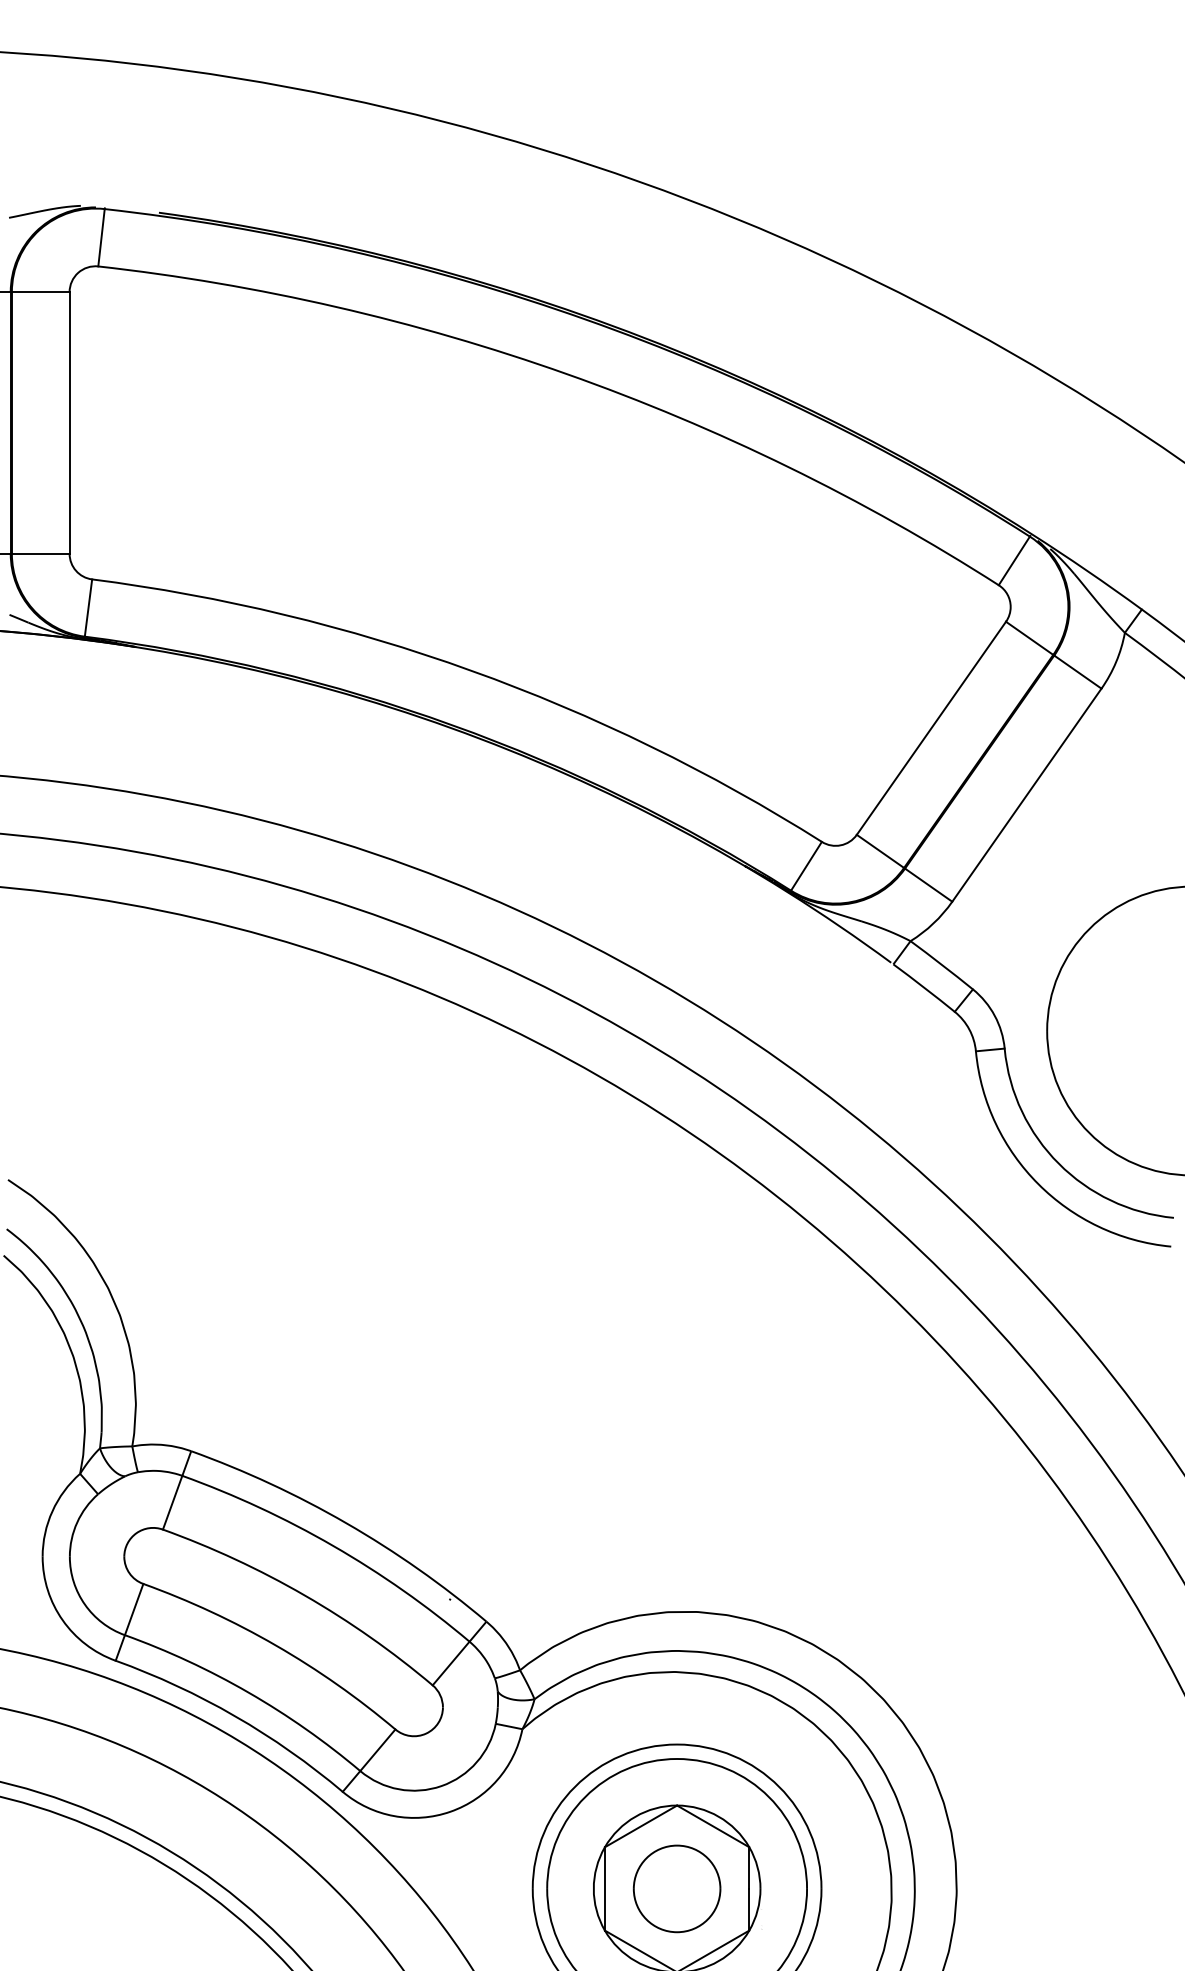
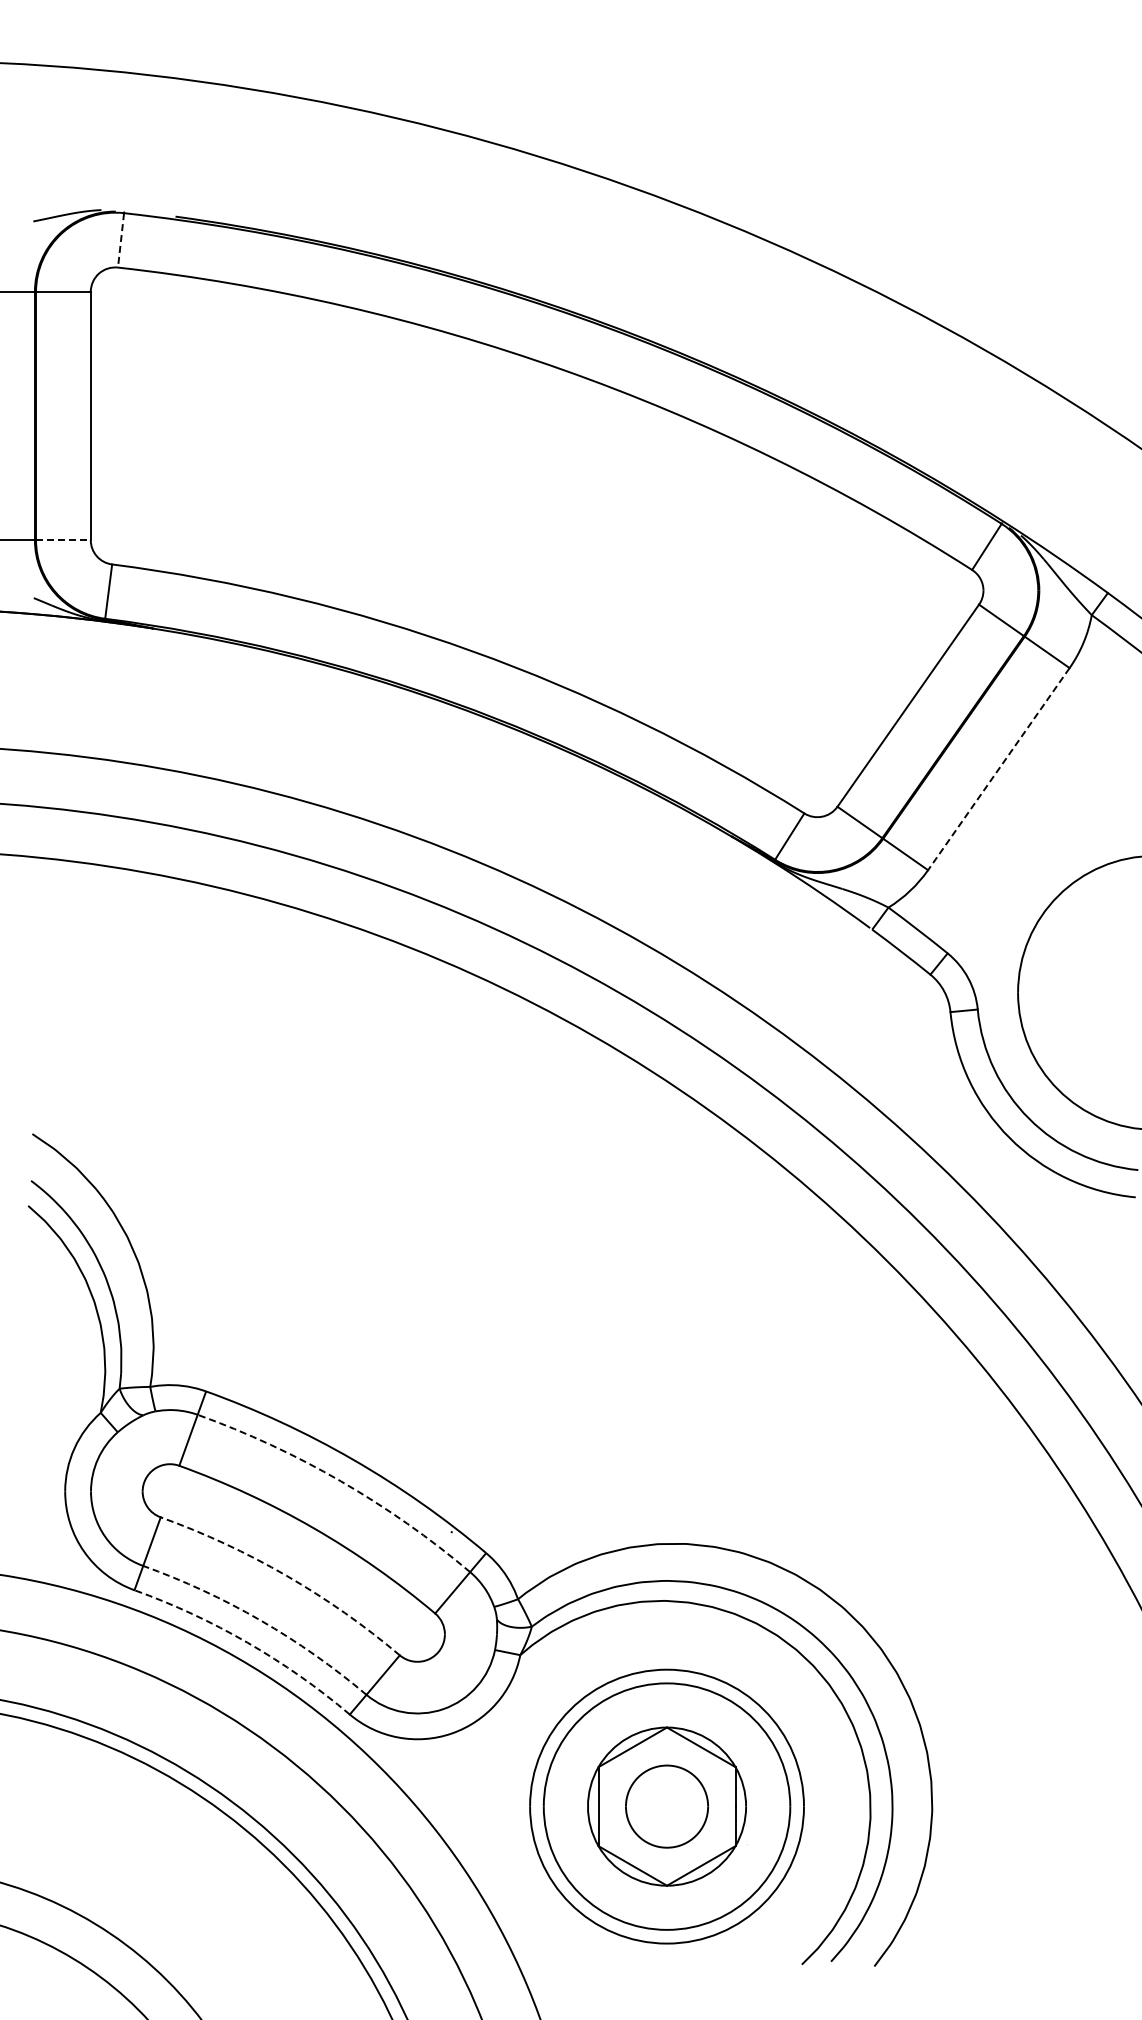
line: (100, 237) -> (120, 240), solid -> dashed
line: (40, 554) -> (63, 540), solid -> dashed
line: (1026, 795) -> (998, 769), solid -> dashed
arc: (332, 1546) -> (340, 1481), solid -> dashed
arc: (275, 1645) -> (286, 1575), solid -> dashed
arc: (248, 1692) -> (260, 1620), solid -> dashed
arc: (234, 1715) -> (247, 1642), solid -> dashed

